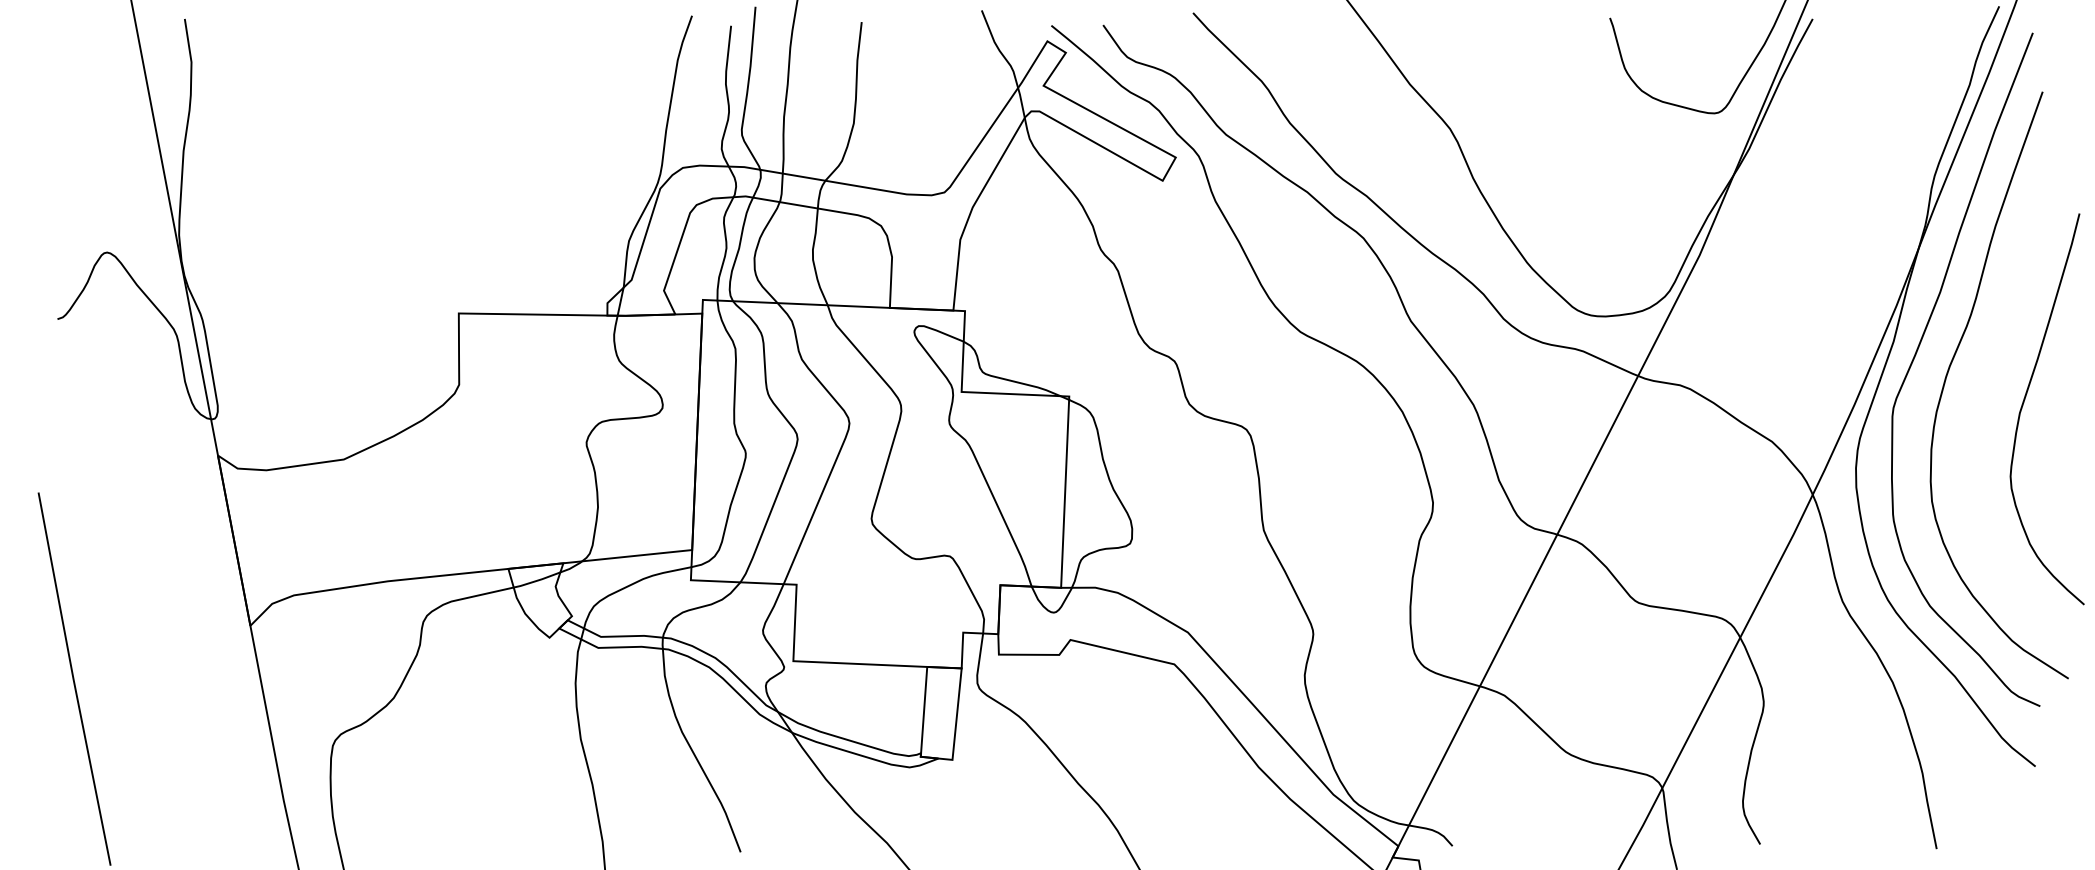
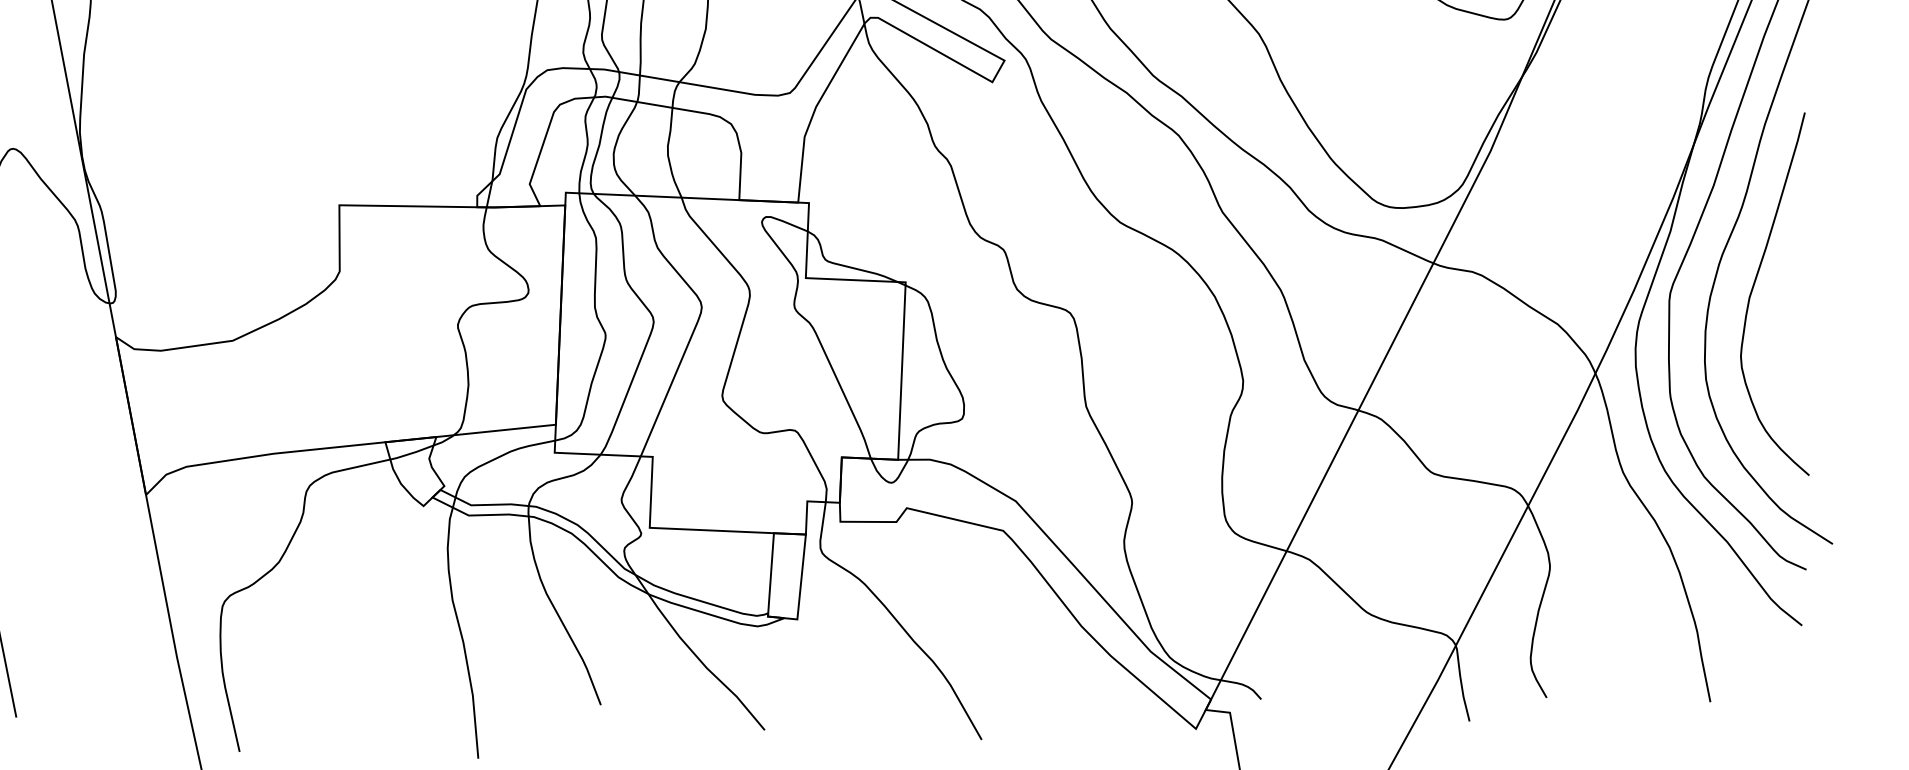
curve: (2024, 402) -> (1753, 287), moved

